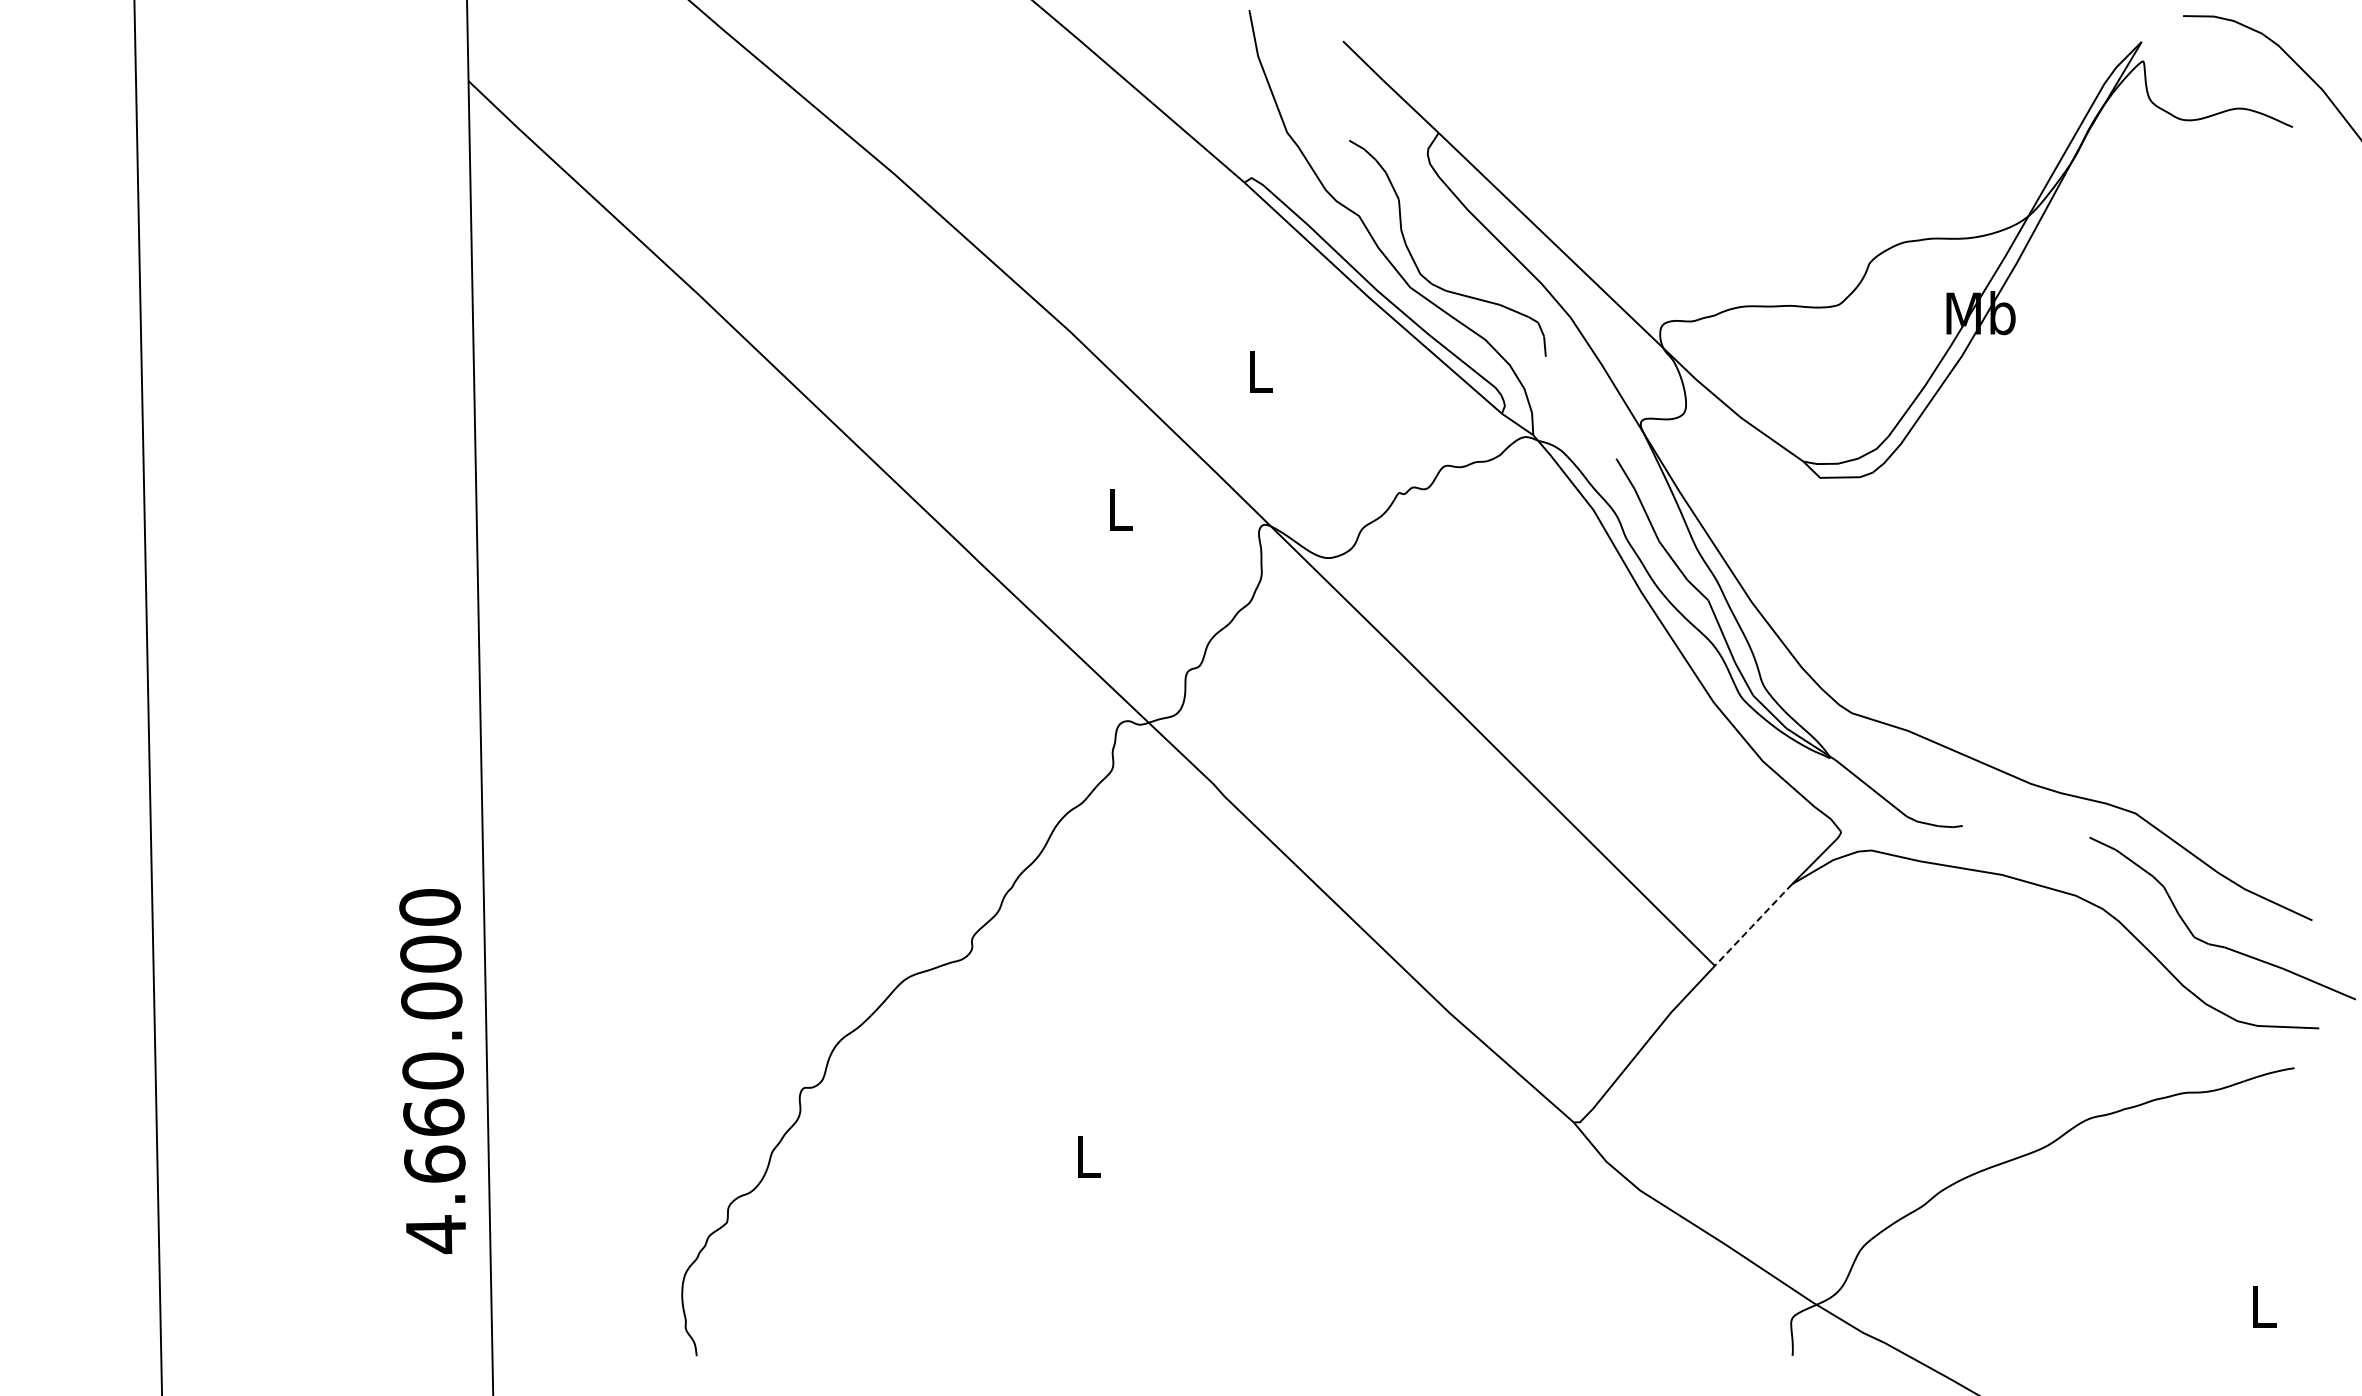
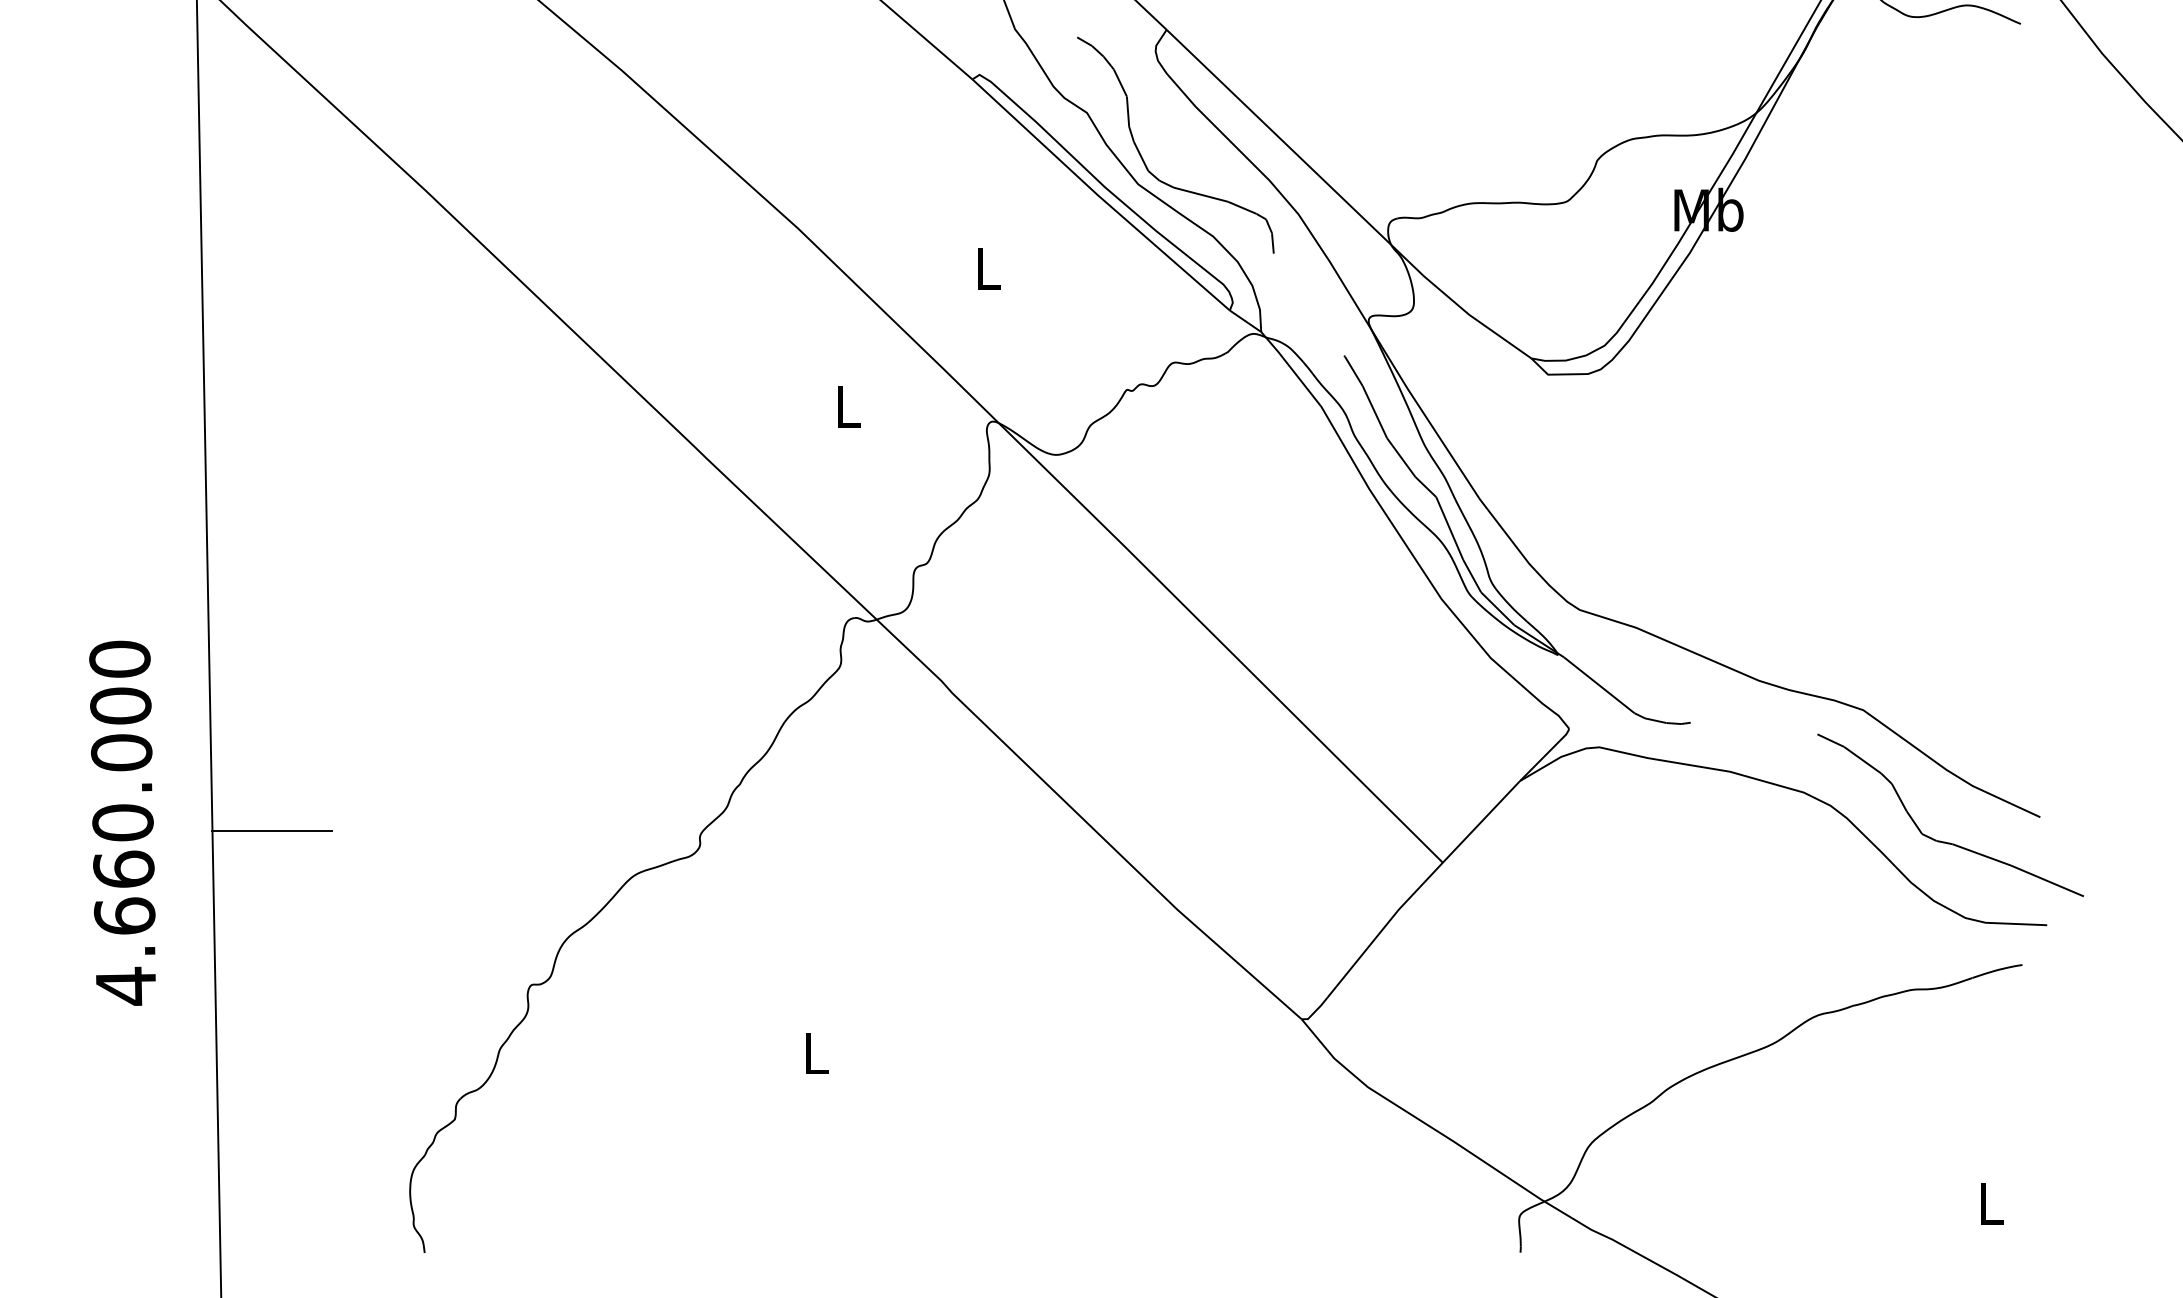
line: (1753, 925) -> (1481, 822), dashed -> solid
line: (543, 933) -> (271, 830), added
text: (432, 1071) -> (122, 823), moved

